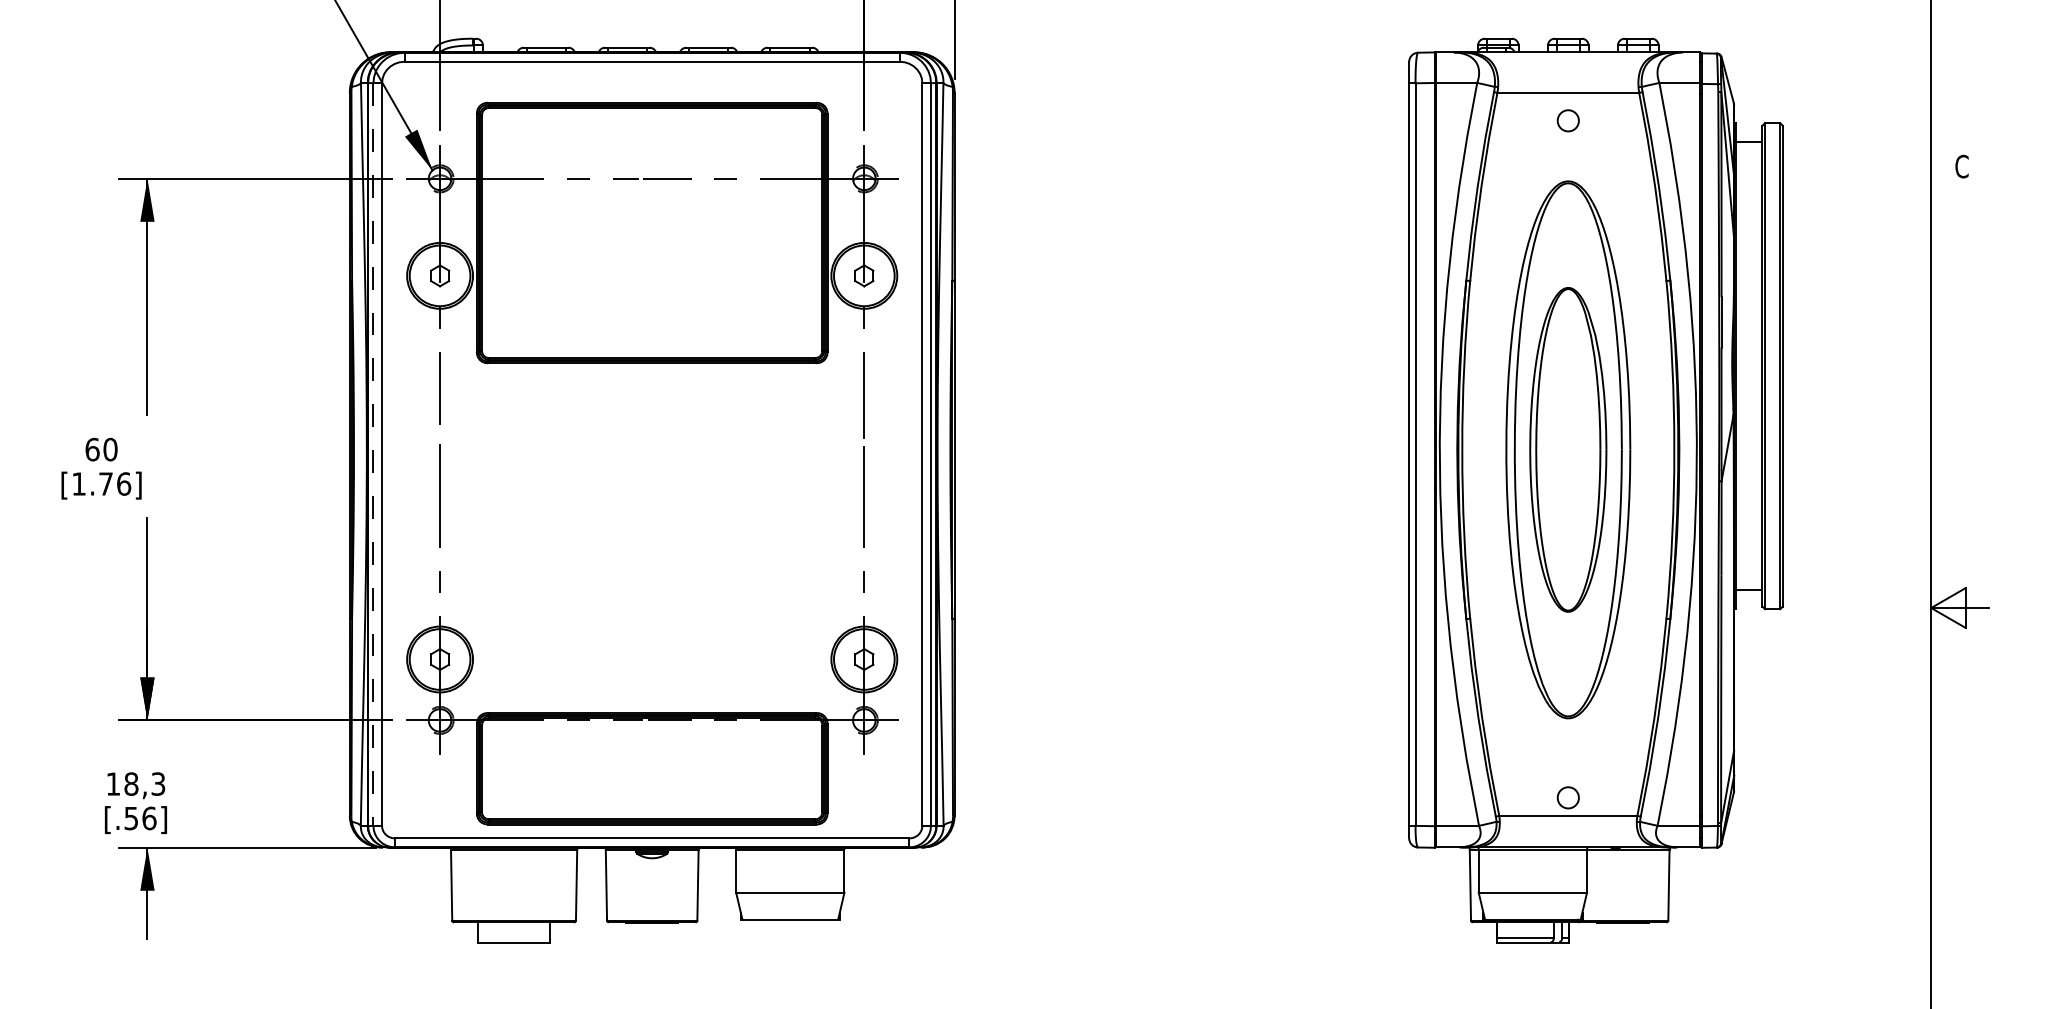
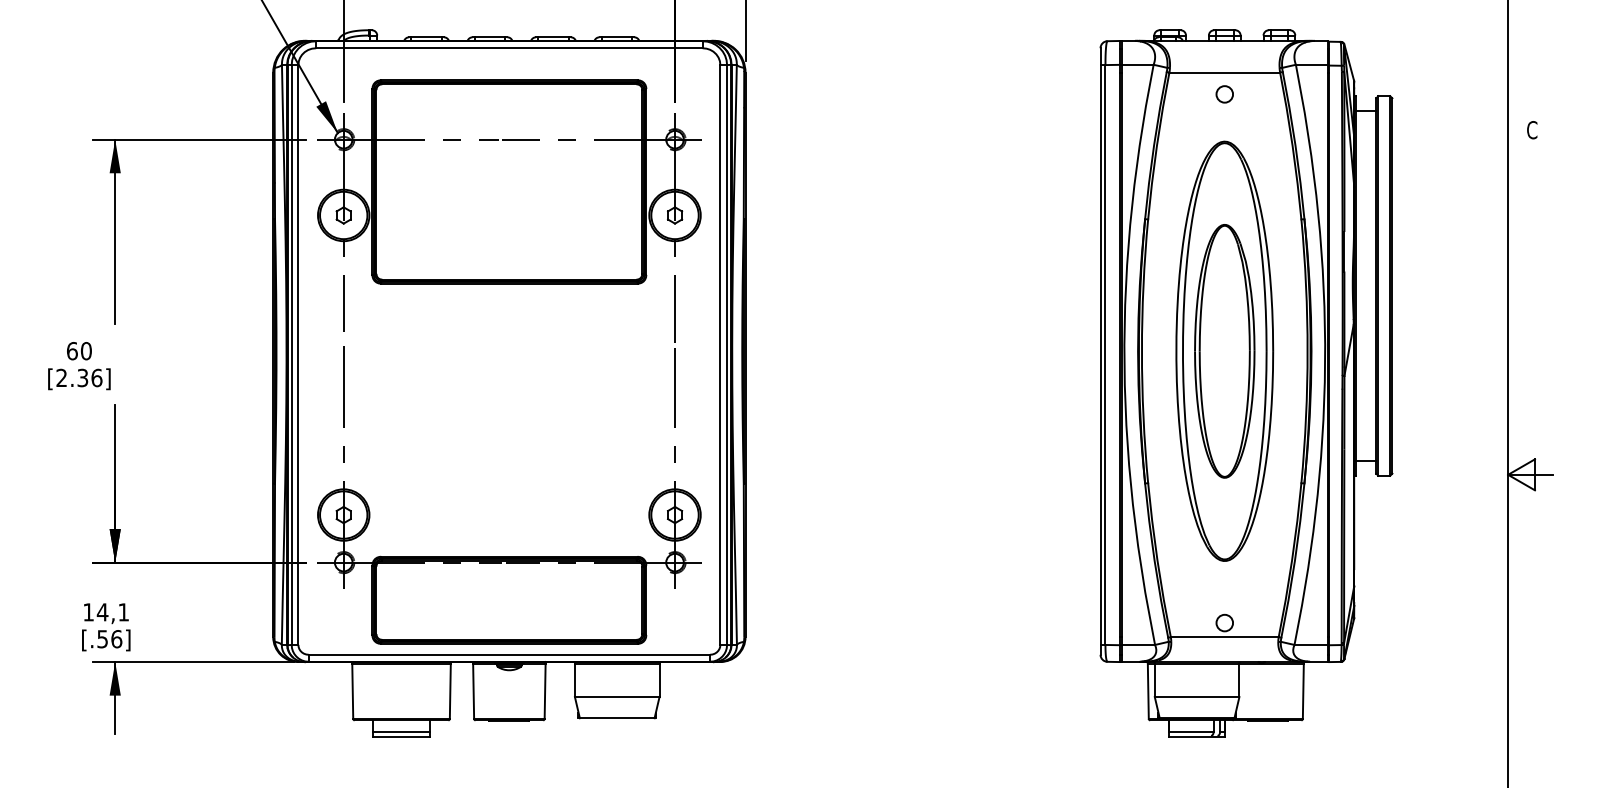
line: (373, 455) -> (291, 355), dashed -> solid
text: (92, 483) -> (72, 377), [1.76] -> [2.36]
text: (144, 783) -> (112, 611), 18,3 -> 14,1
line: (514, 937) -> (401, 732), added

